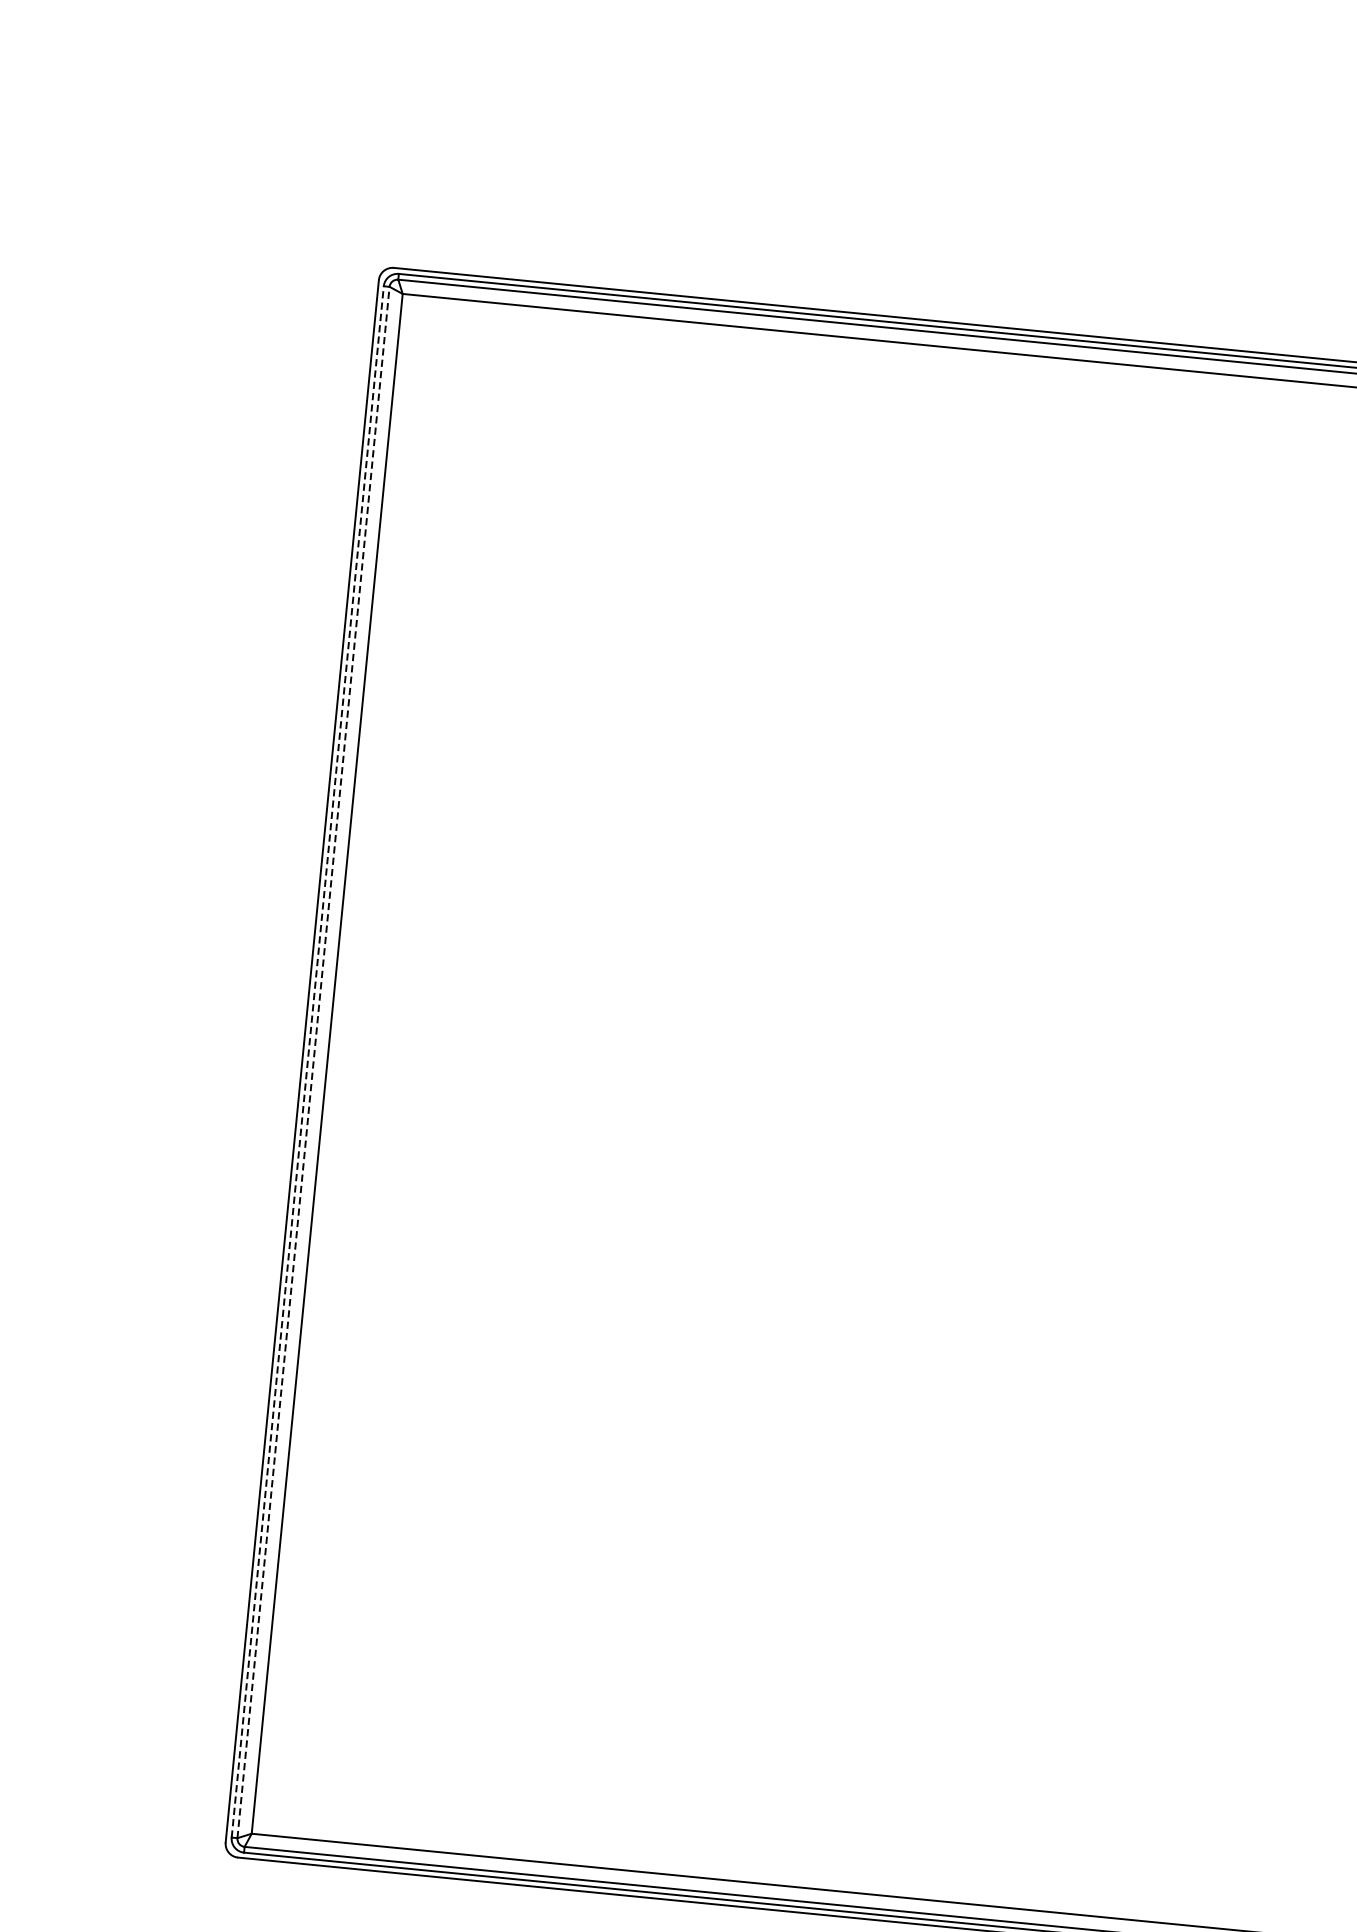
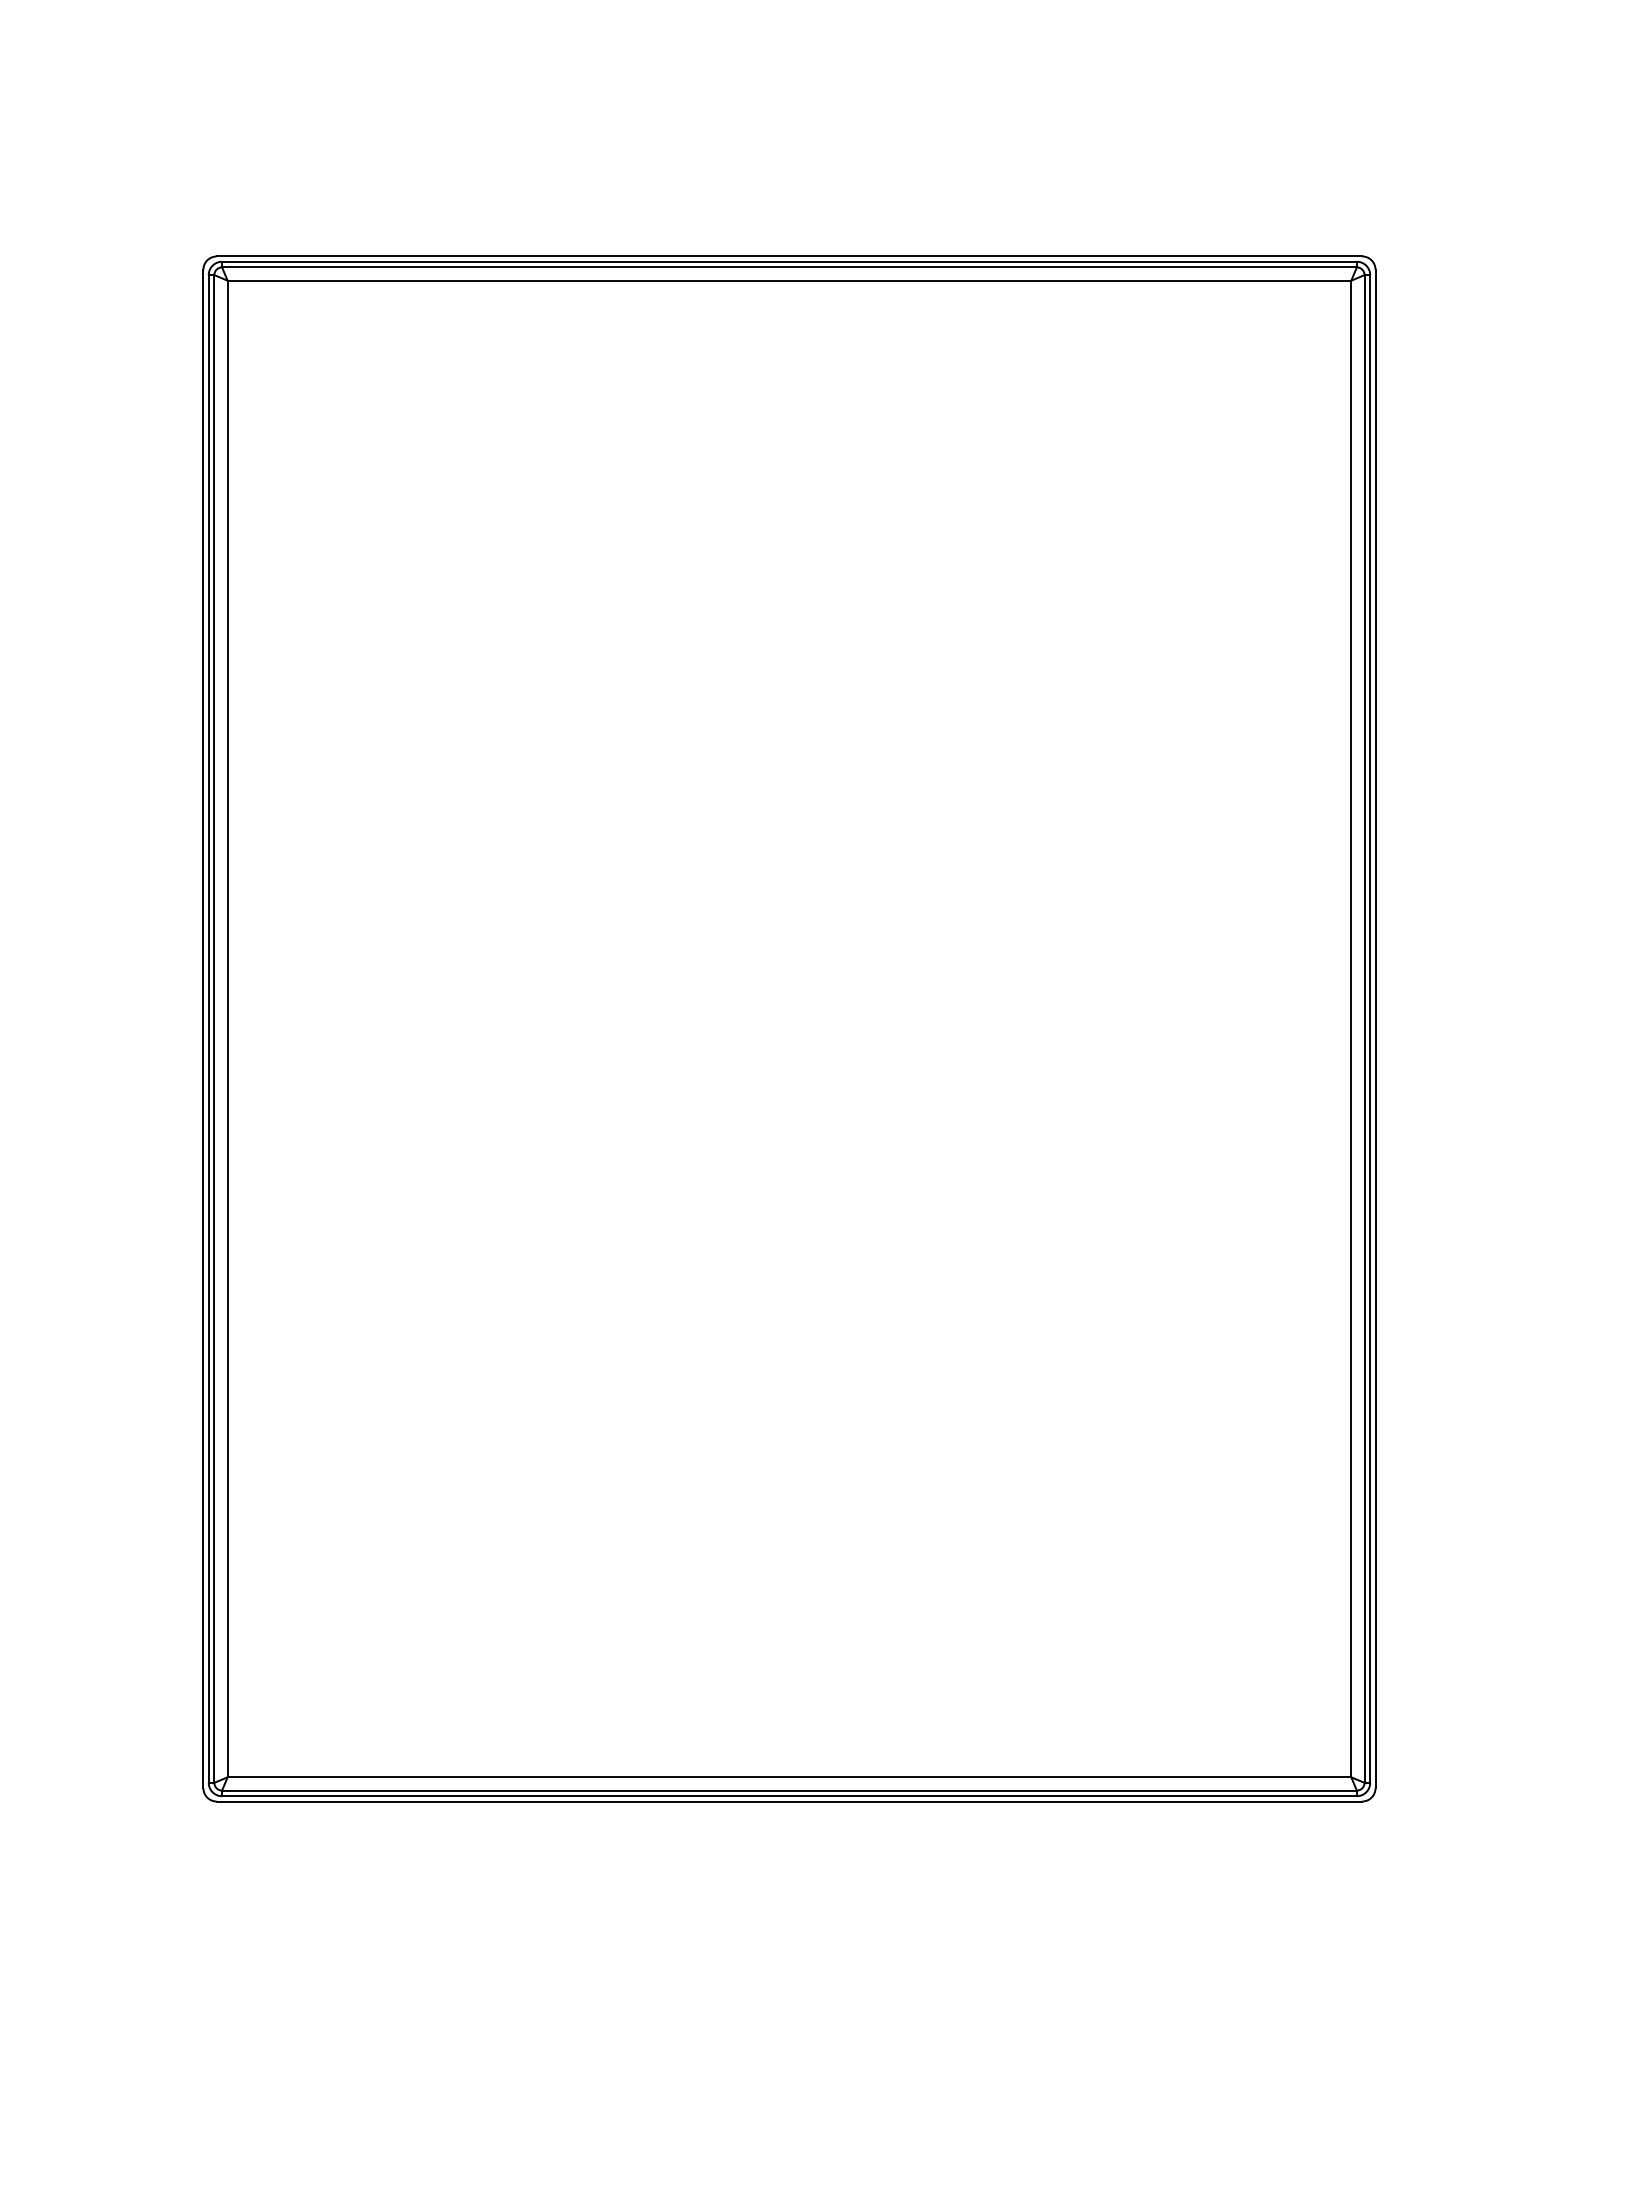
line: (307, 1062) -> (208, 1029), dashed -> solid
line: (313, 1063) -> (214, 1029), dashed -> solid

